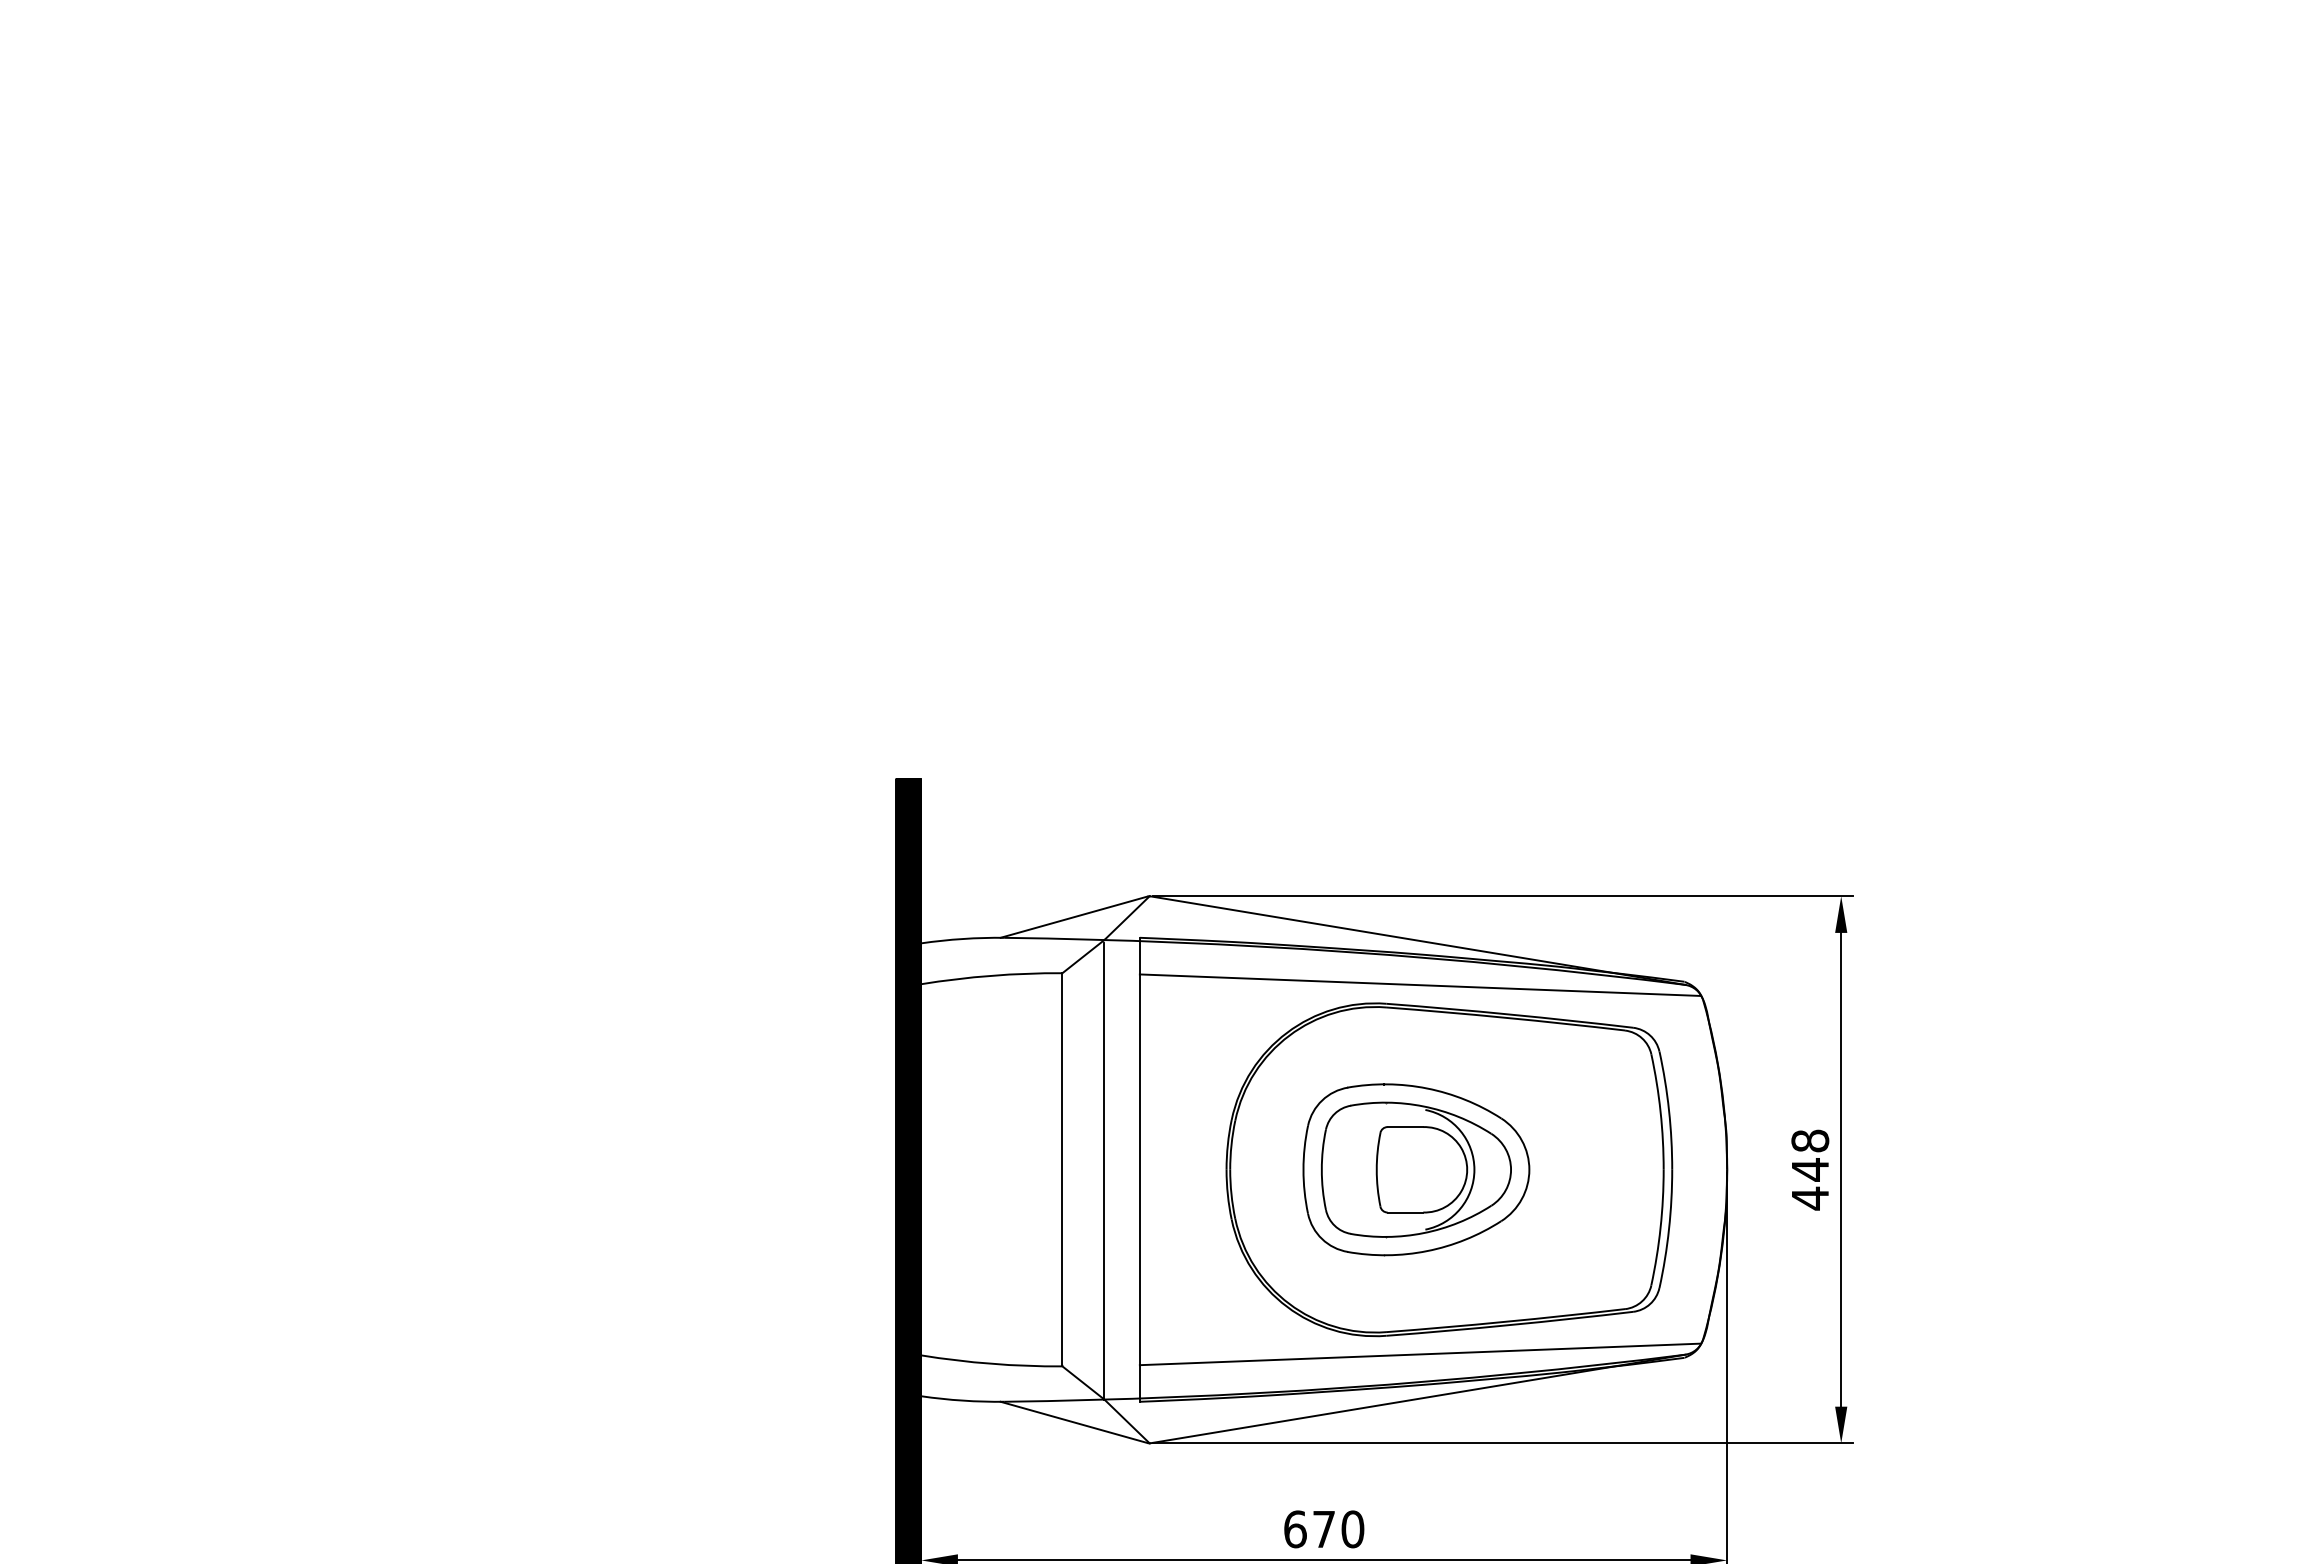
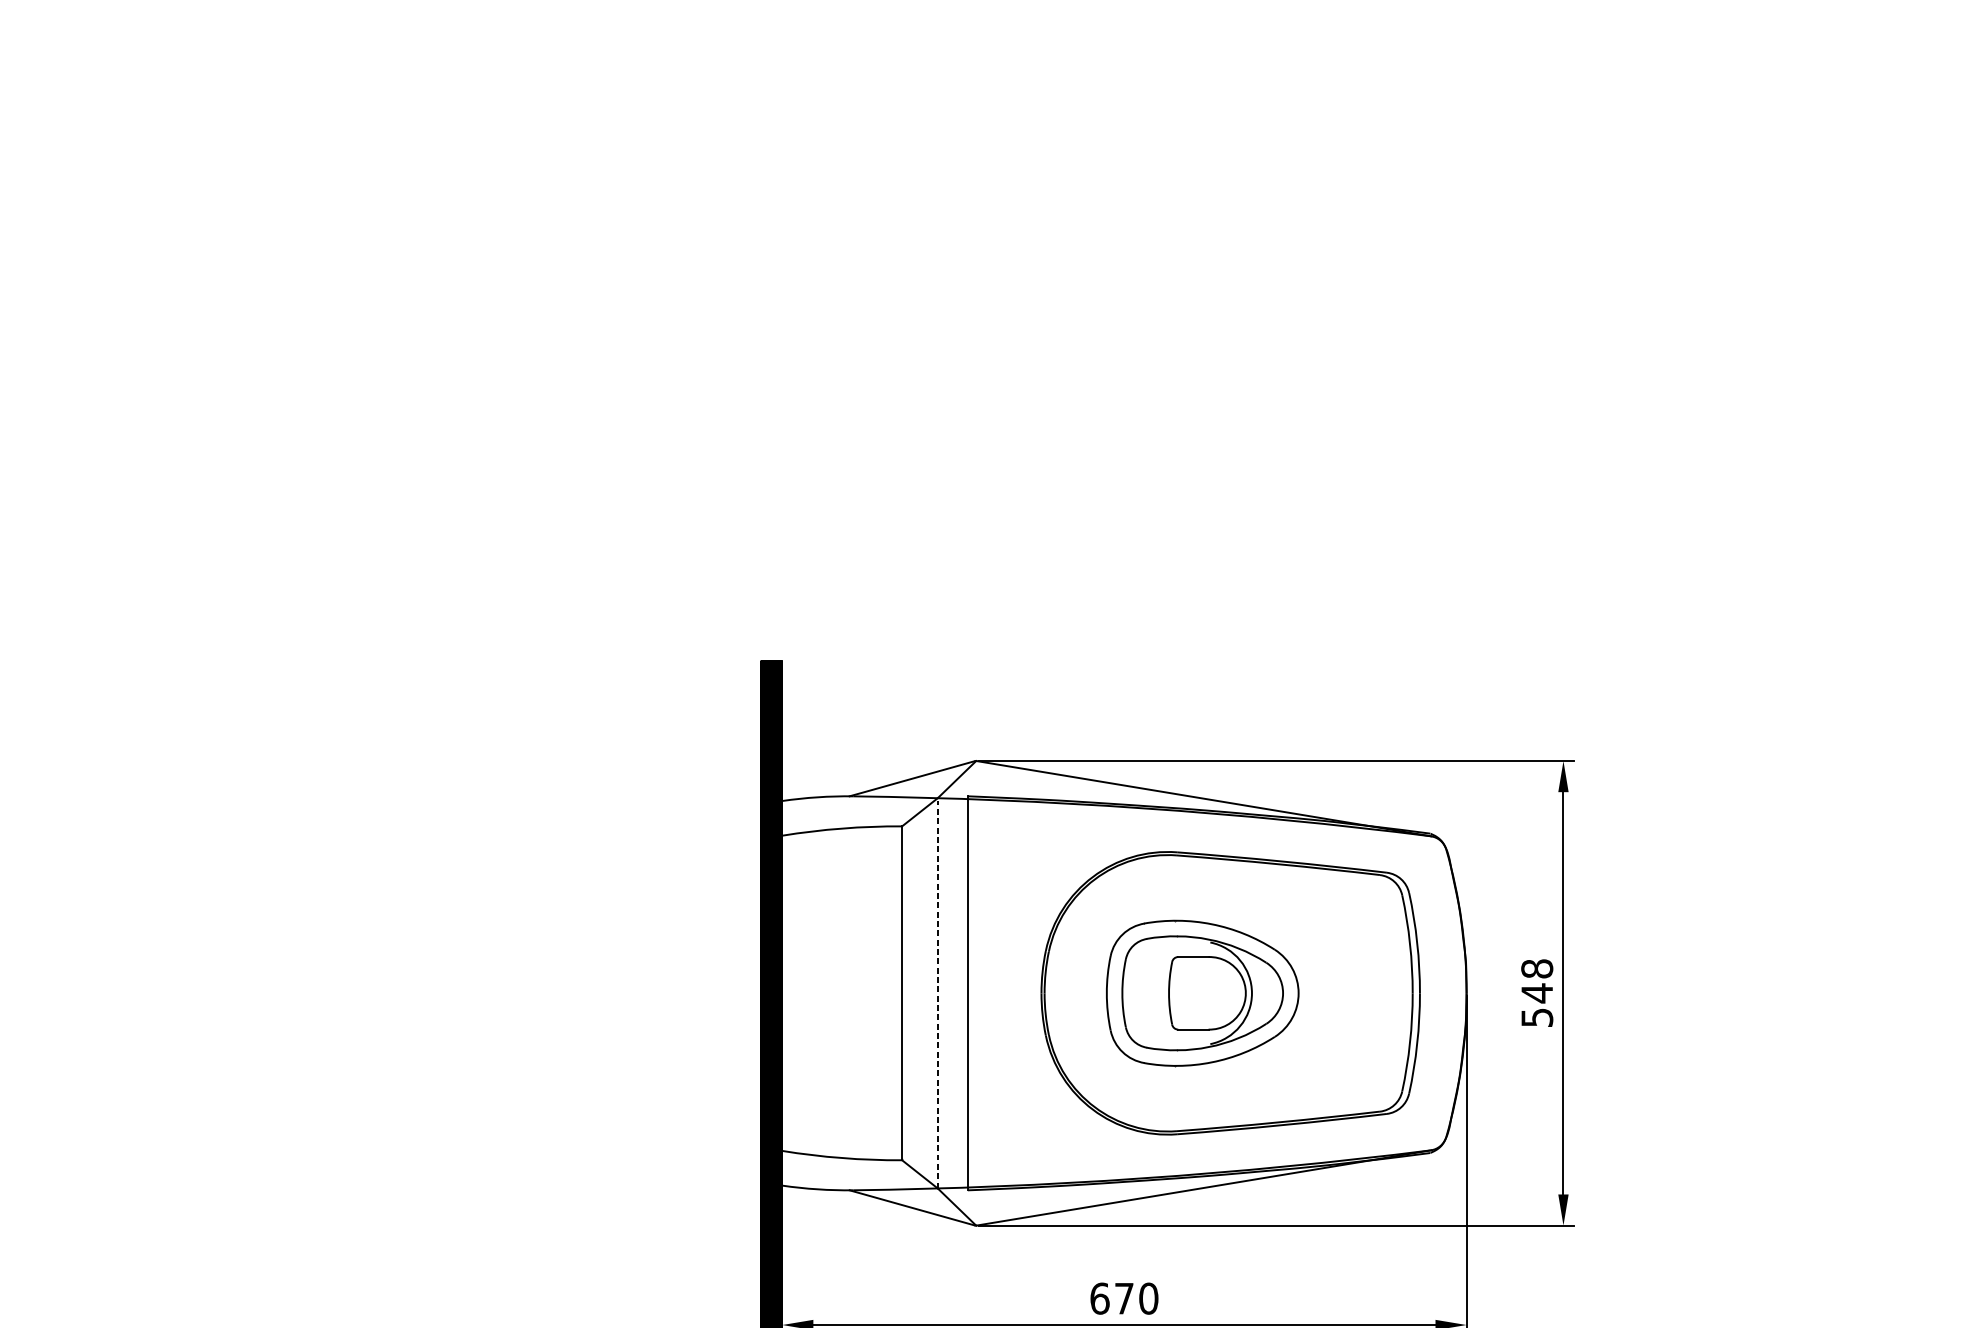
line: (1419, 984) -> (1205, 835), removed
line: (1104, 1170) -> (937, 993), solid -> dashed
text: (1810, 1198) -> (1537, 1017), 448 -> 548
line: (1419, 1354) -> (1205, 1150), removed

